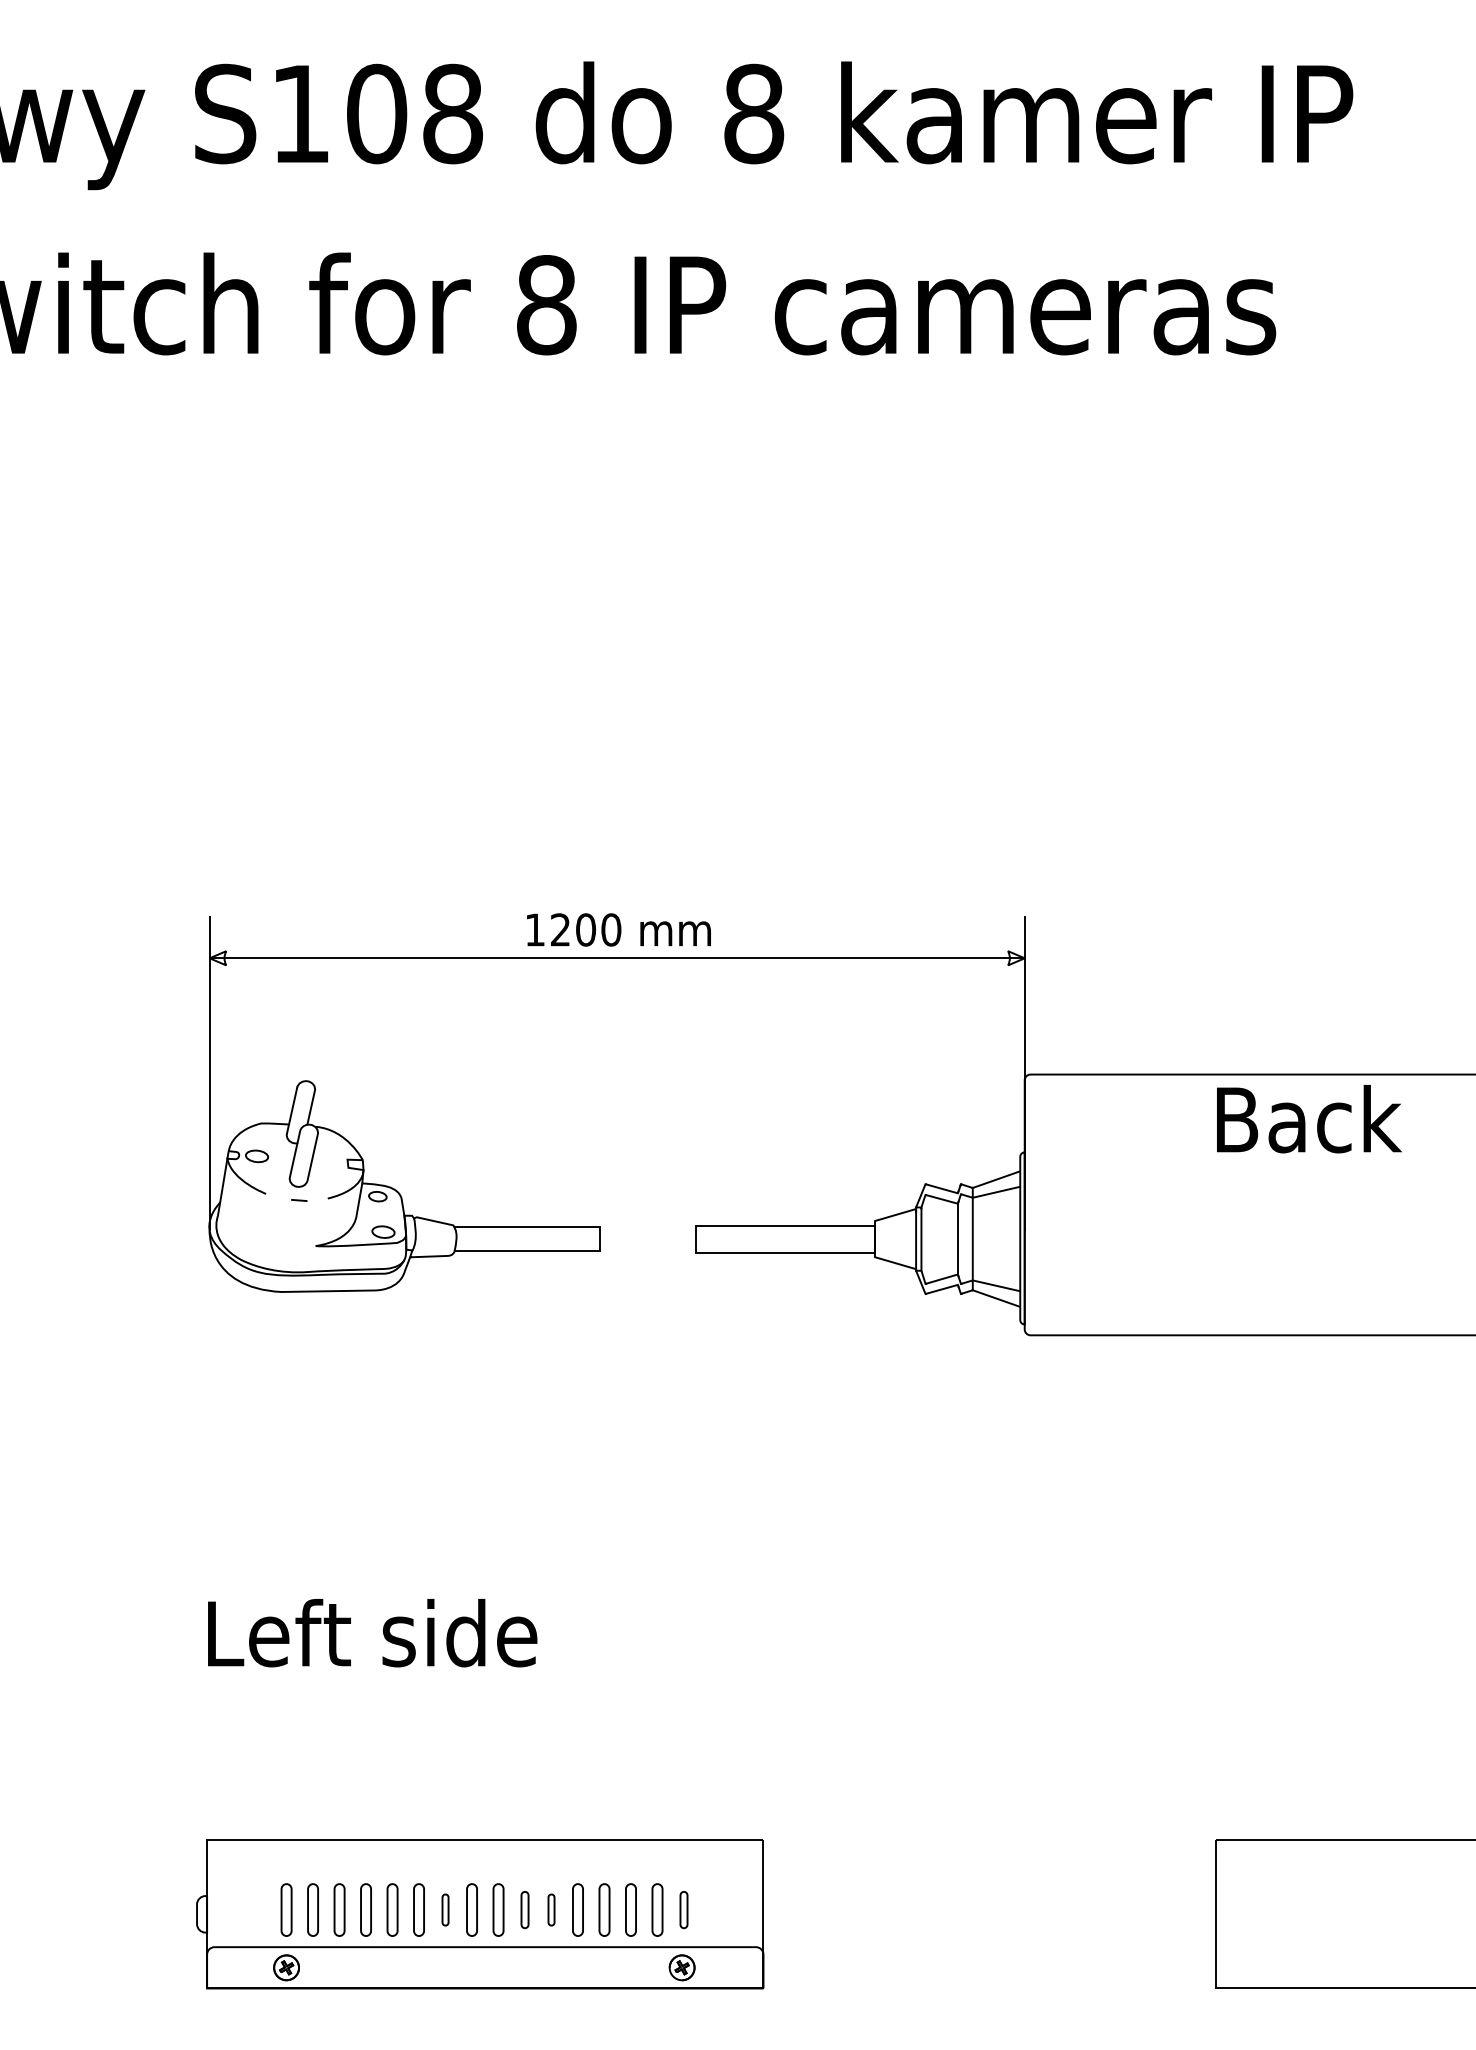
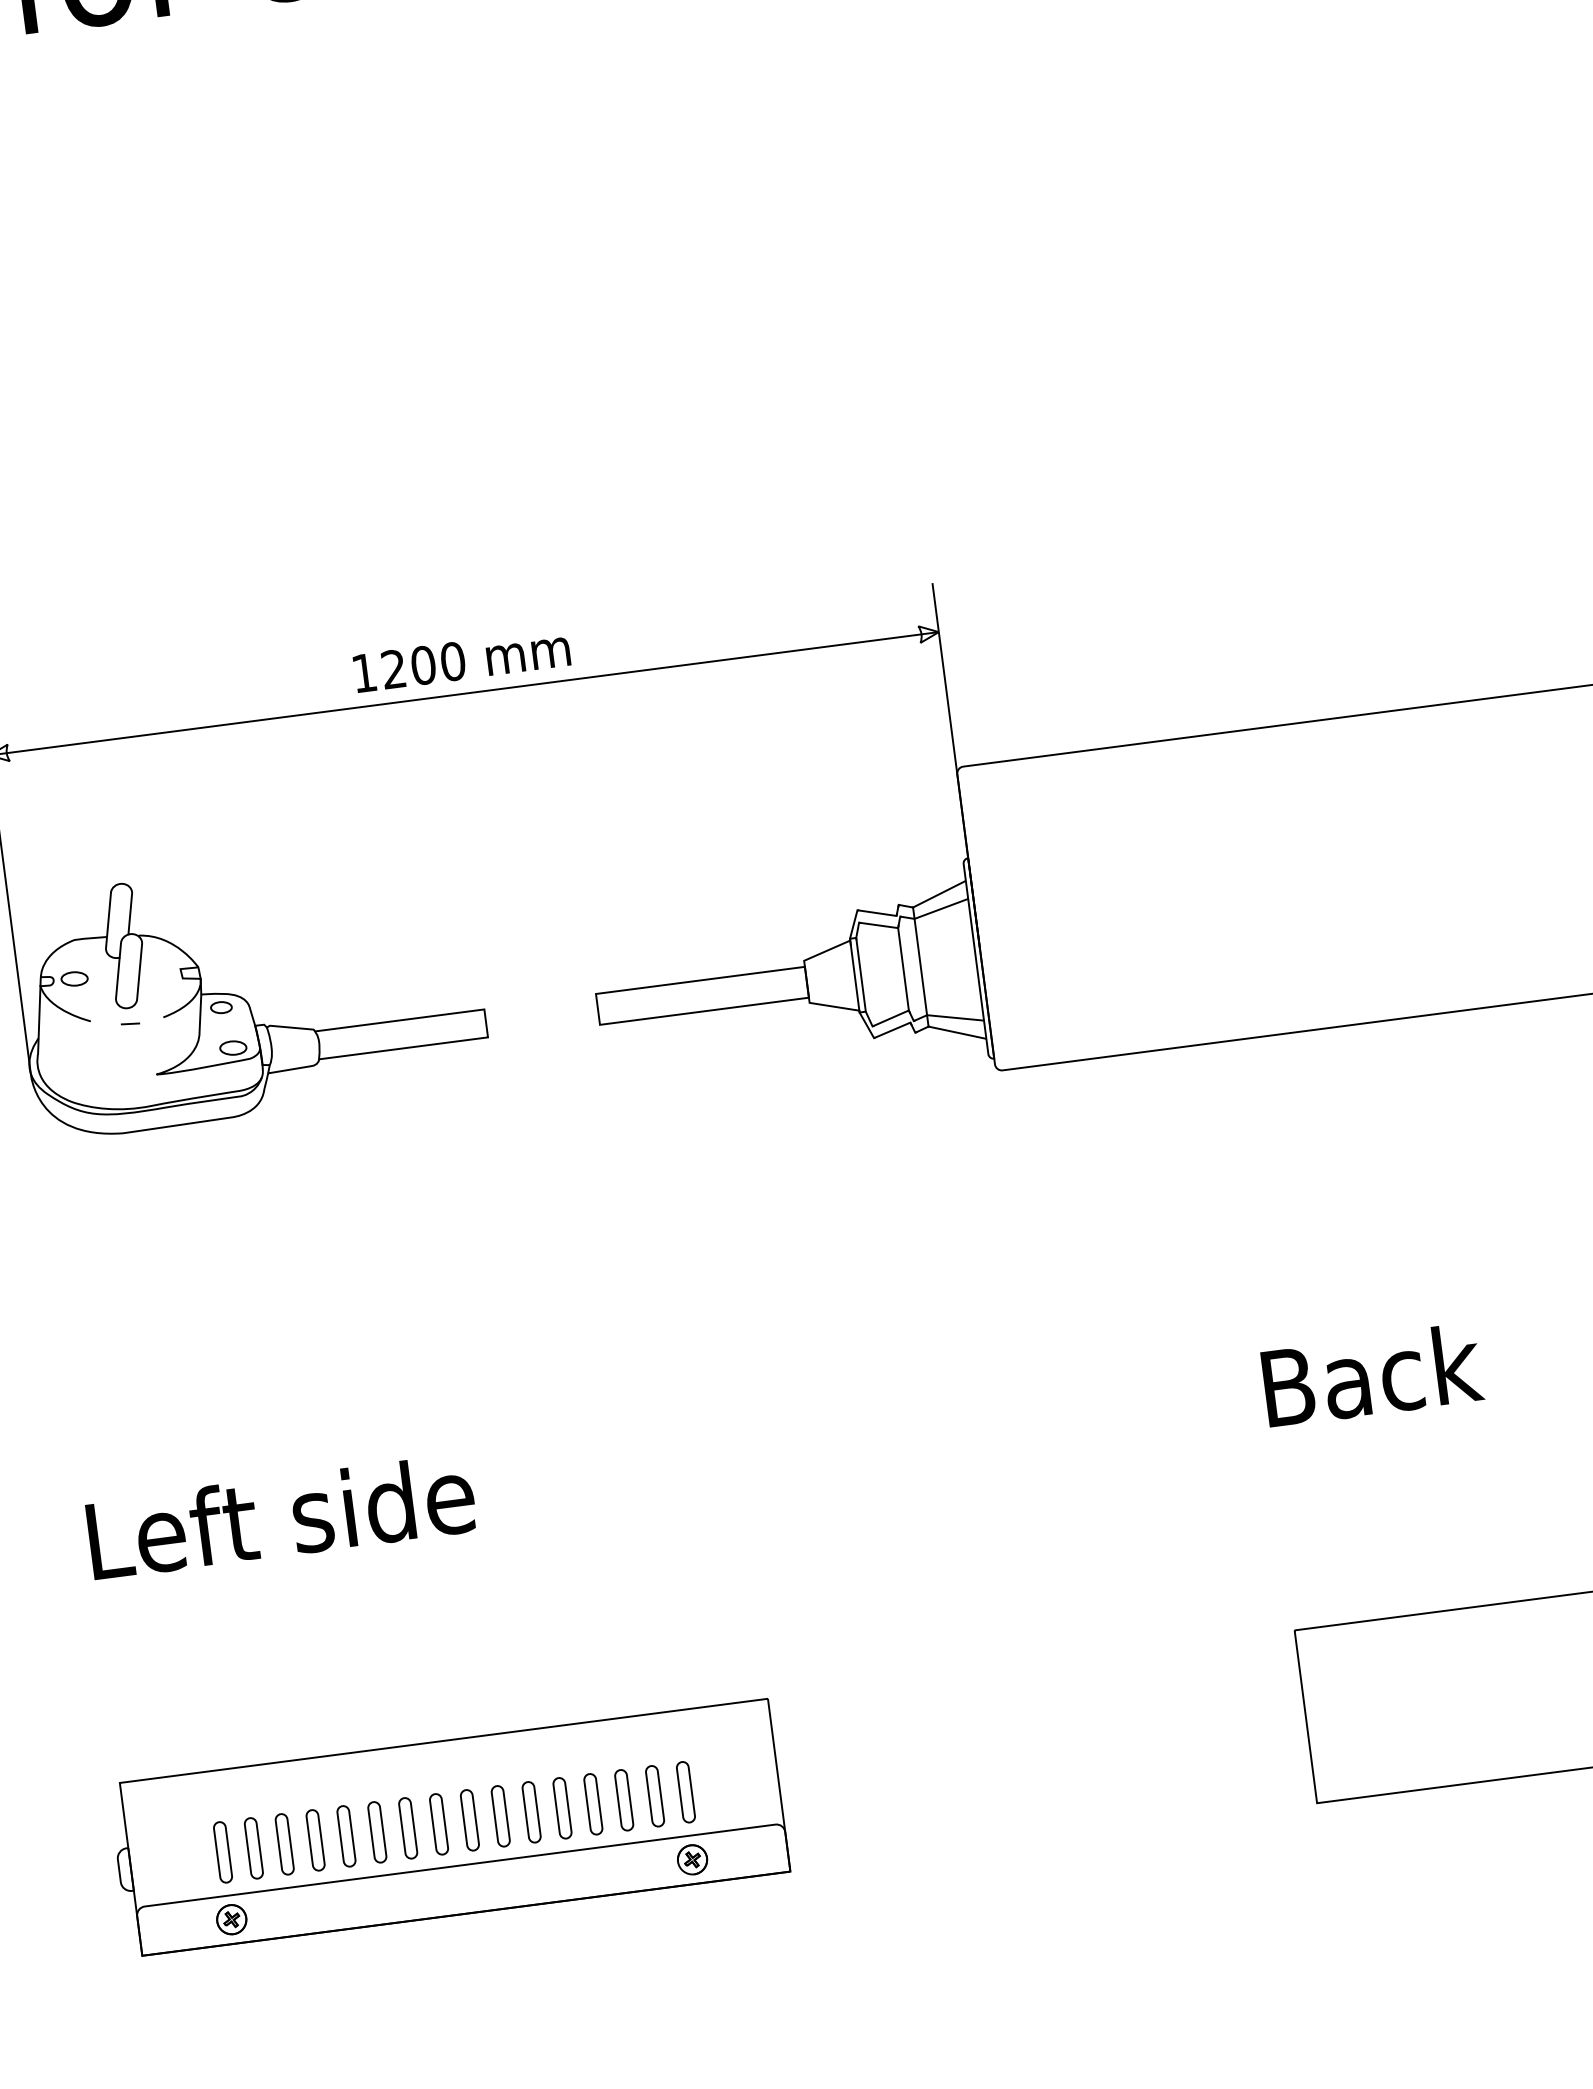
text: (1309, 1119) -> (1372, 1375), moved
part: (445, 1909) -> (408, 1827), size x1.67
part: (524, 1909) -> (500, 1815), size x1.43
part: (551, 1909) -> (531, 1811), size x1.67
part: (683, 1909) -> (685, 1791), size x1.43

